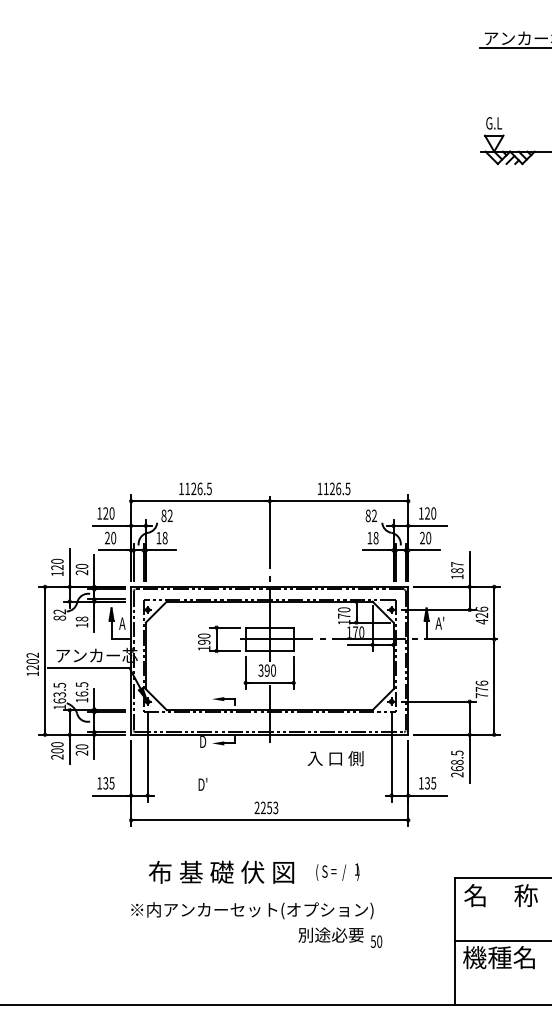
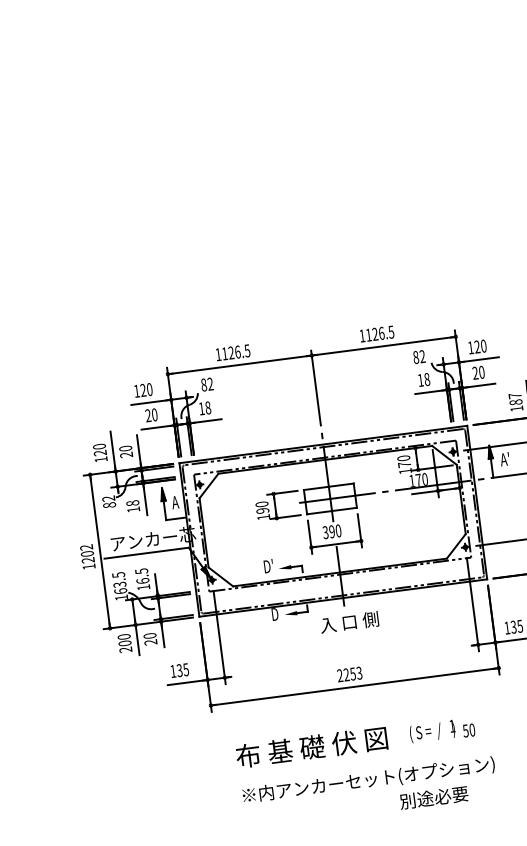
text: (335, 758) -> (349, 622), moved
text: (202, 784) -> (268, 566), moved
text: (252, 910) -> (368, 780), moved
text: (376, 941) -> (469, 730), moved

